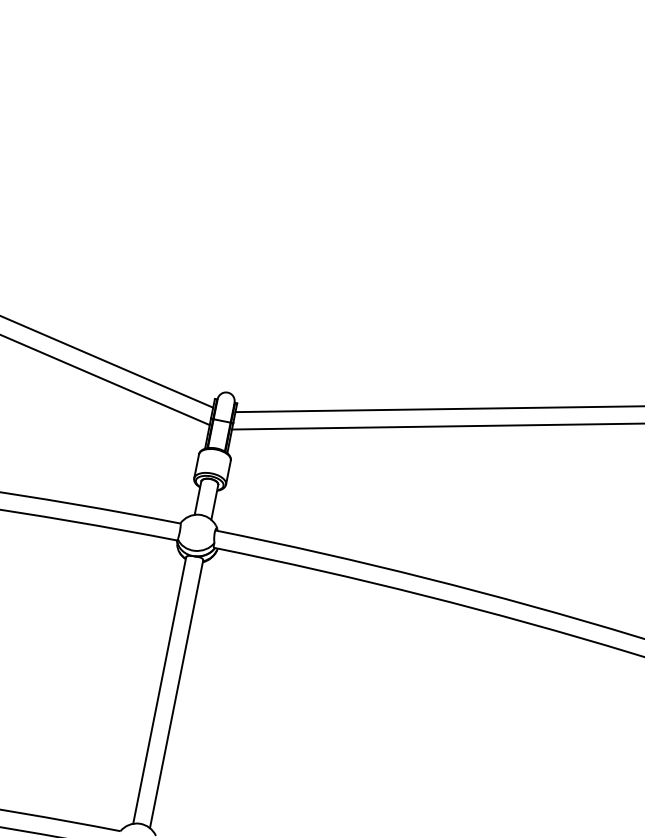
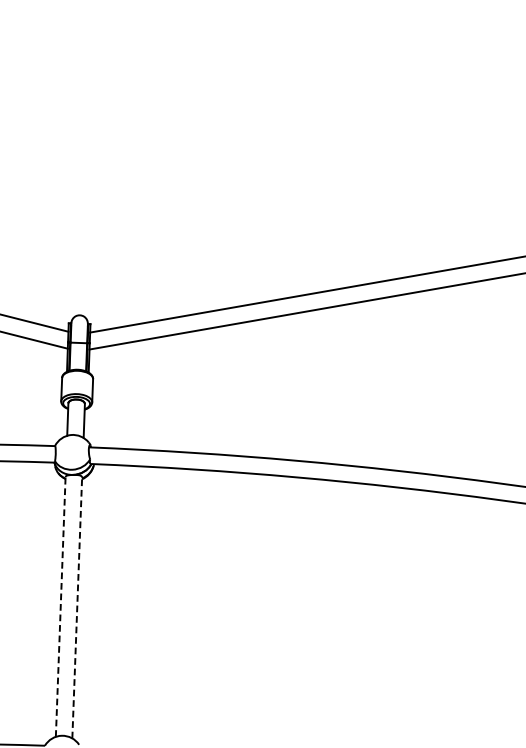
line: (159, 690) -> (60, 606), solid -> dashed
line: (176, 693) -> (77, 607), solid -> dashed

